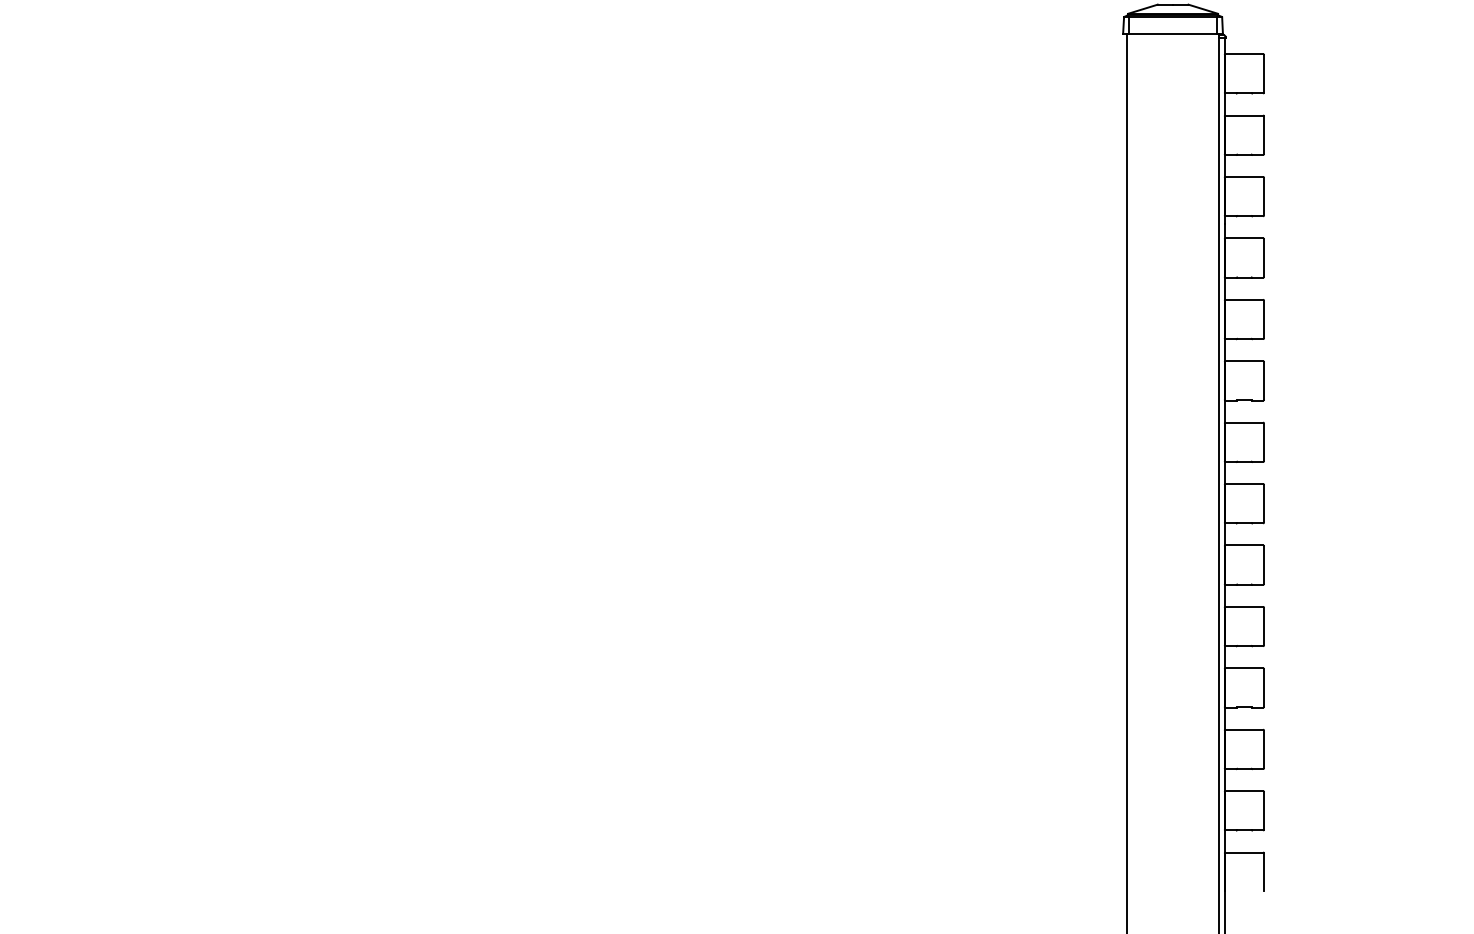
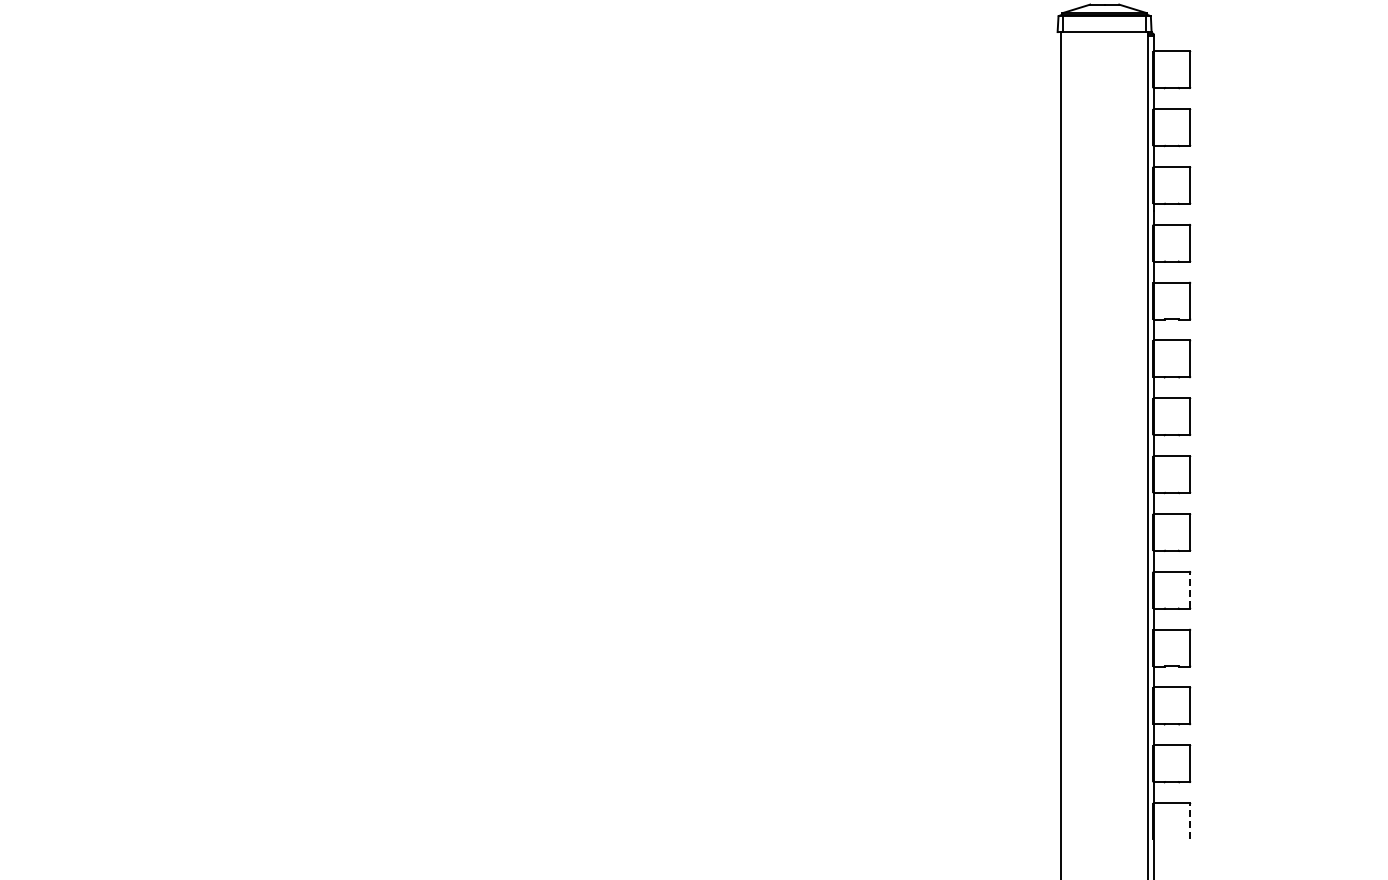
line: (1264, 626) -> (1190, 590), solid -> dashed
line: (1264, 872) -> (1190, 821), solid -> dashed

